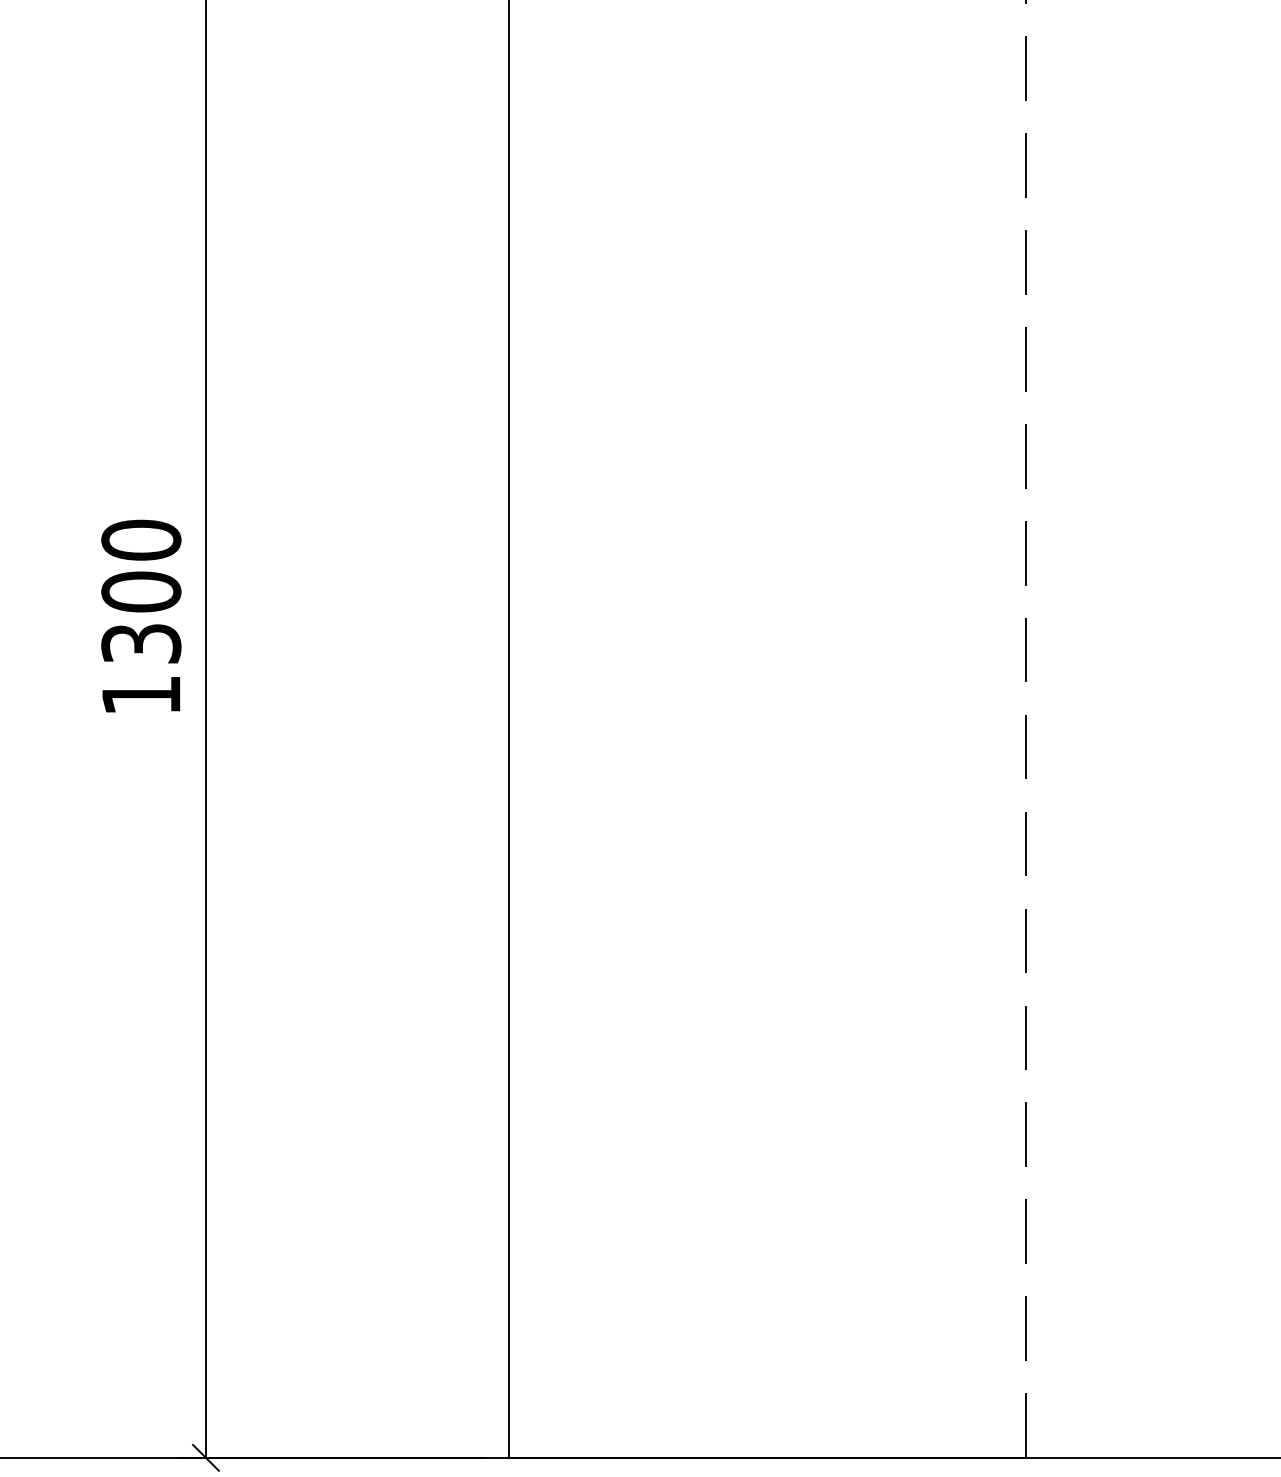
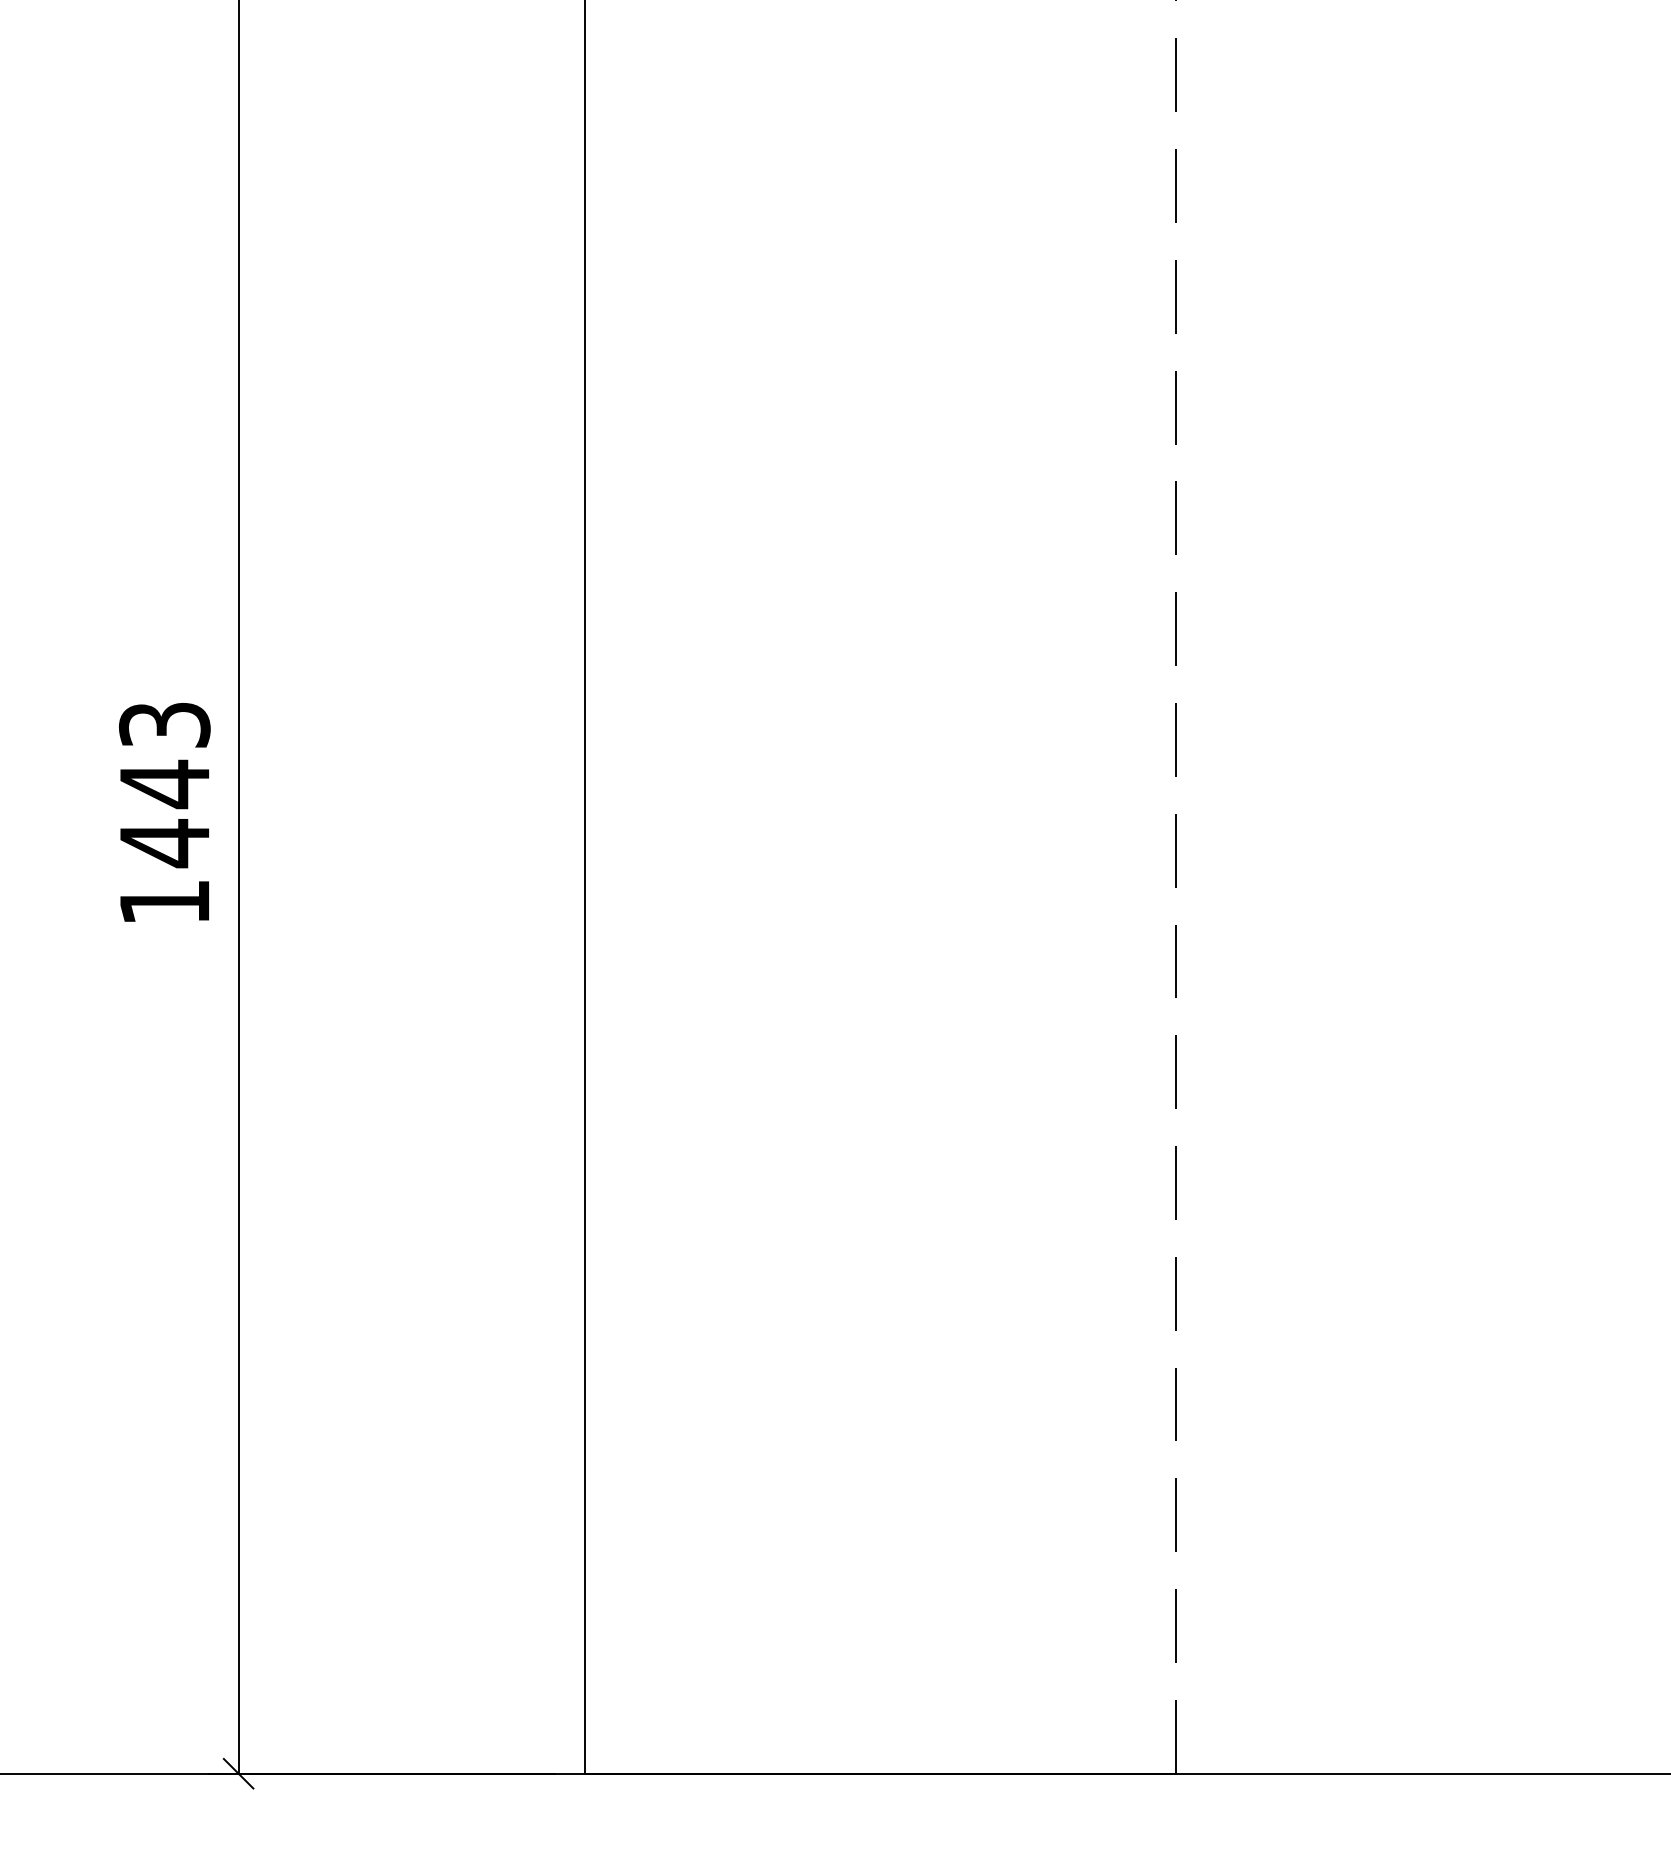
text: (141, 592) -> (164, 784), 1300 -> 1443

